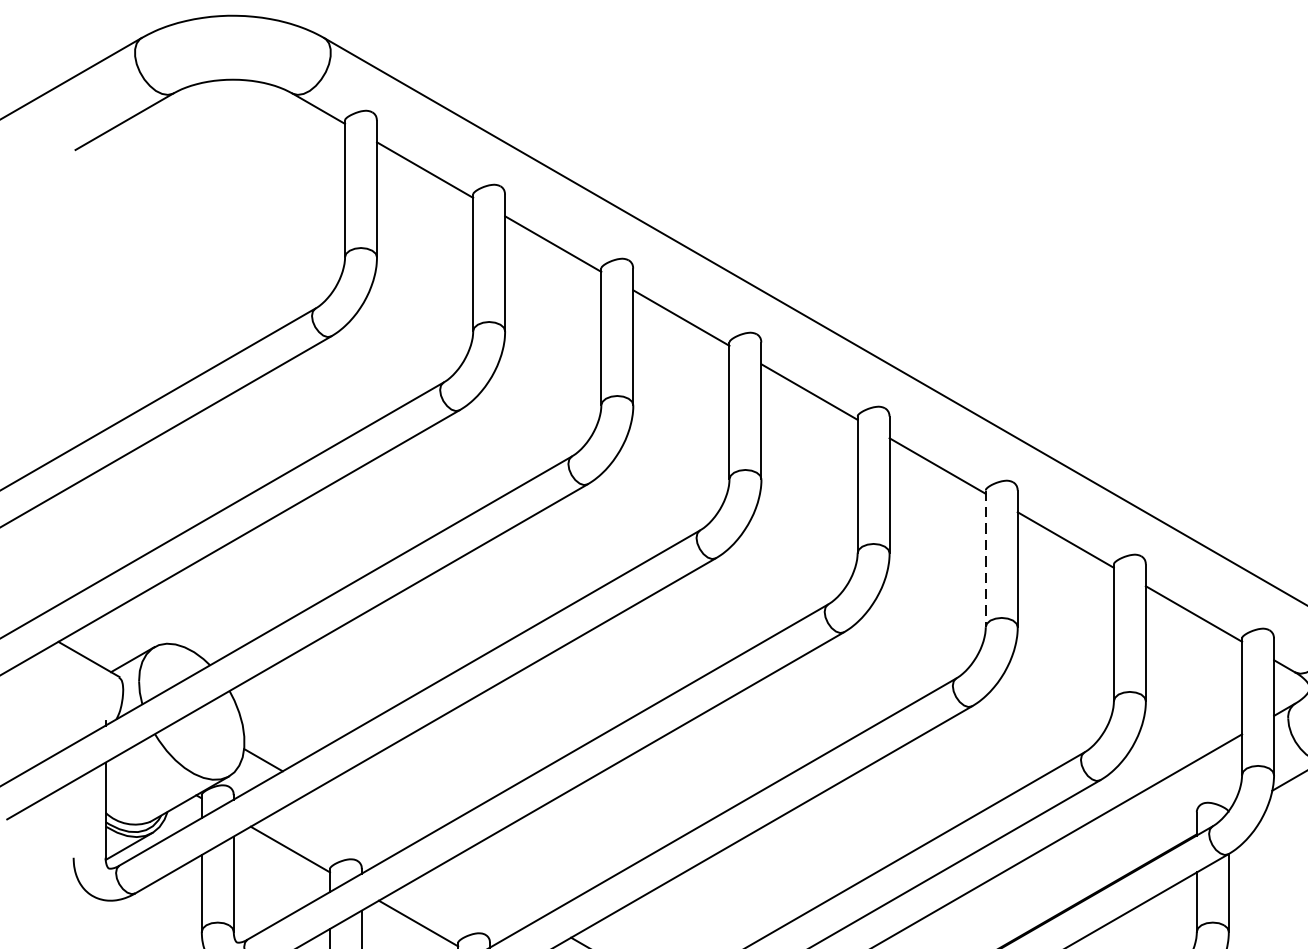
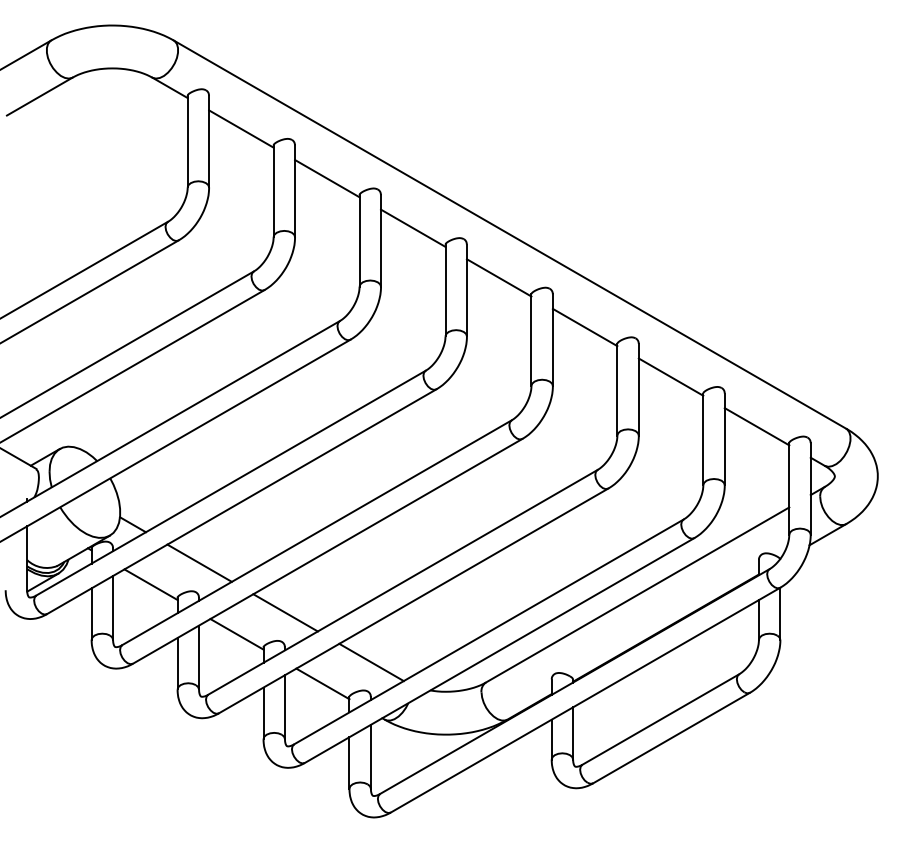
line: (985, 558) -> (617, 389), dashed -> solid
line: (362, 816) -> (199, 562), added
line: (490, 890) -> (285, 612), added

